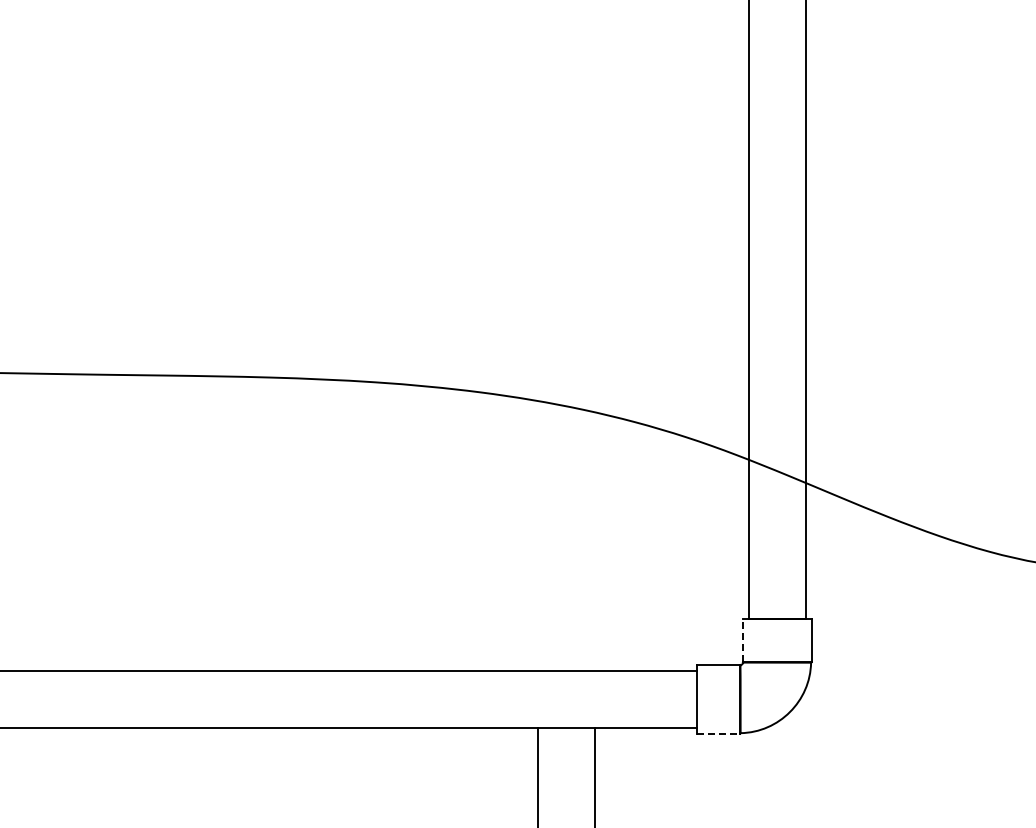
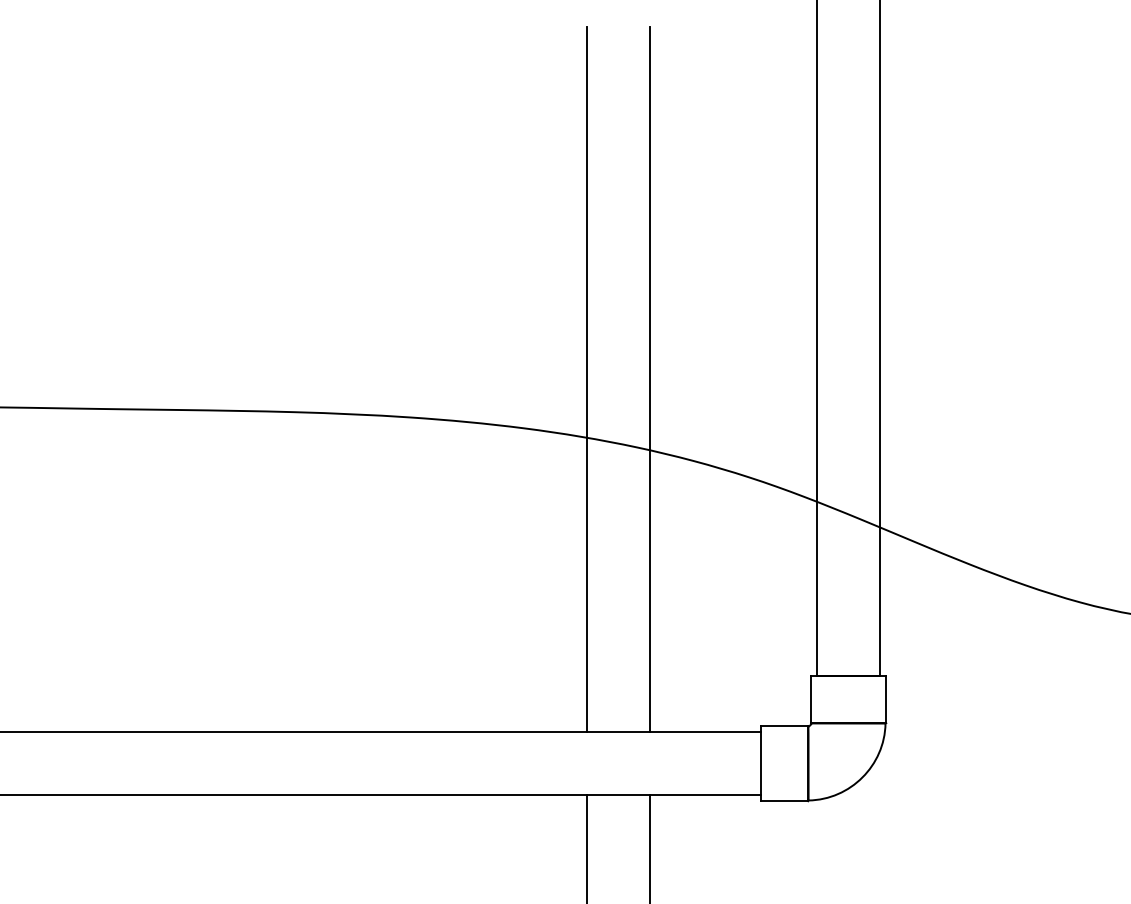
line: (537, 347) -> (586, 379), added
line: (595, 347) -> (650, 379), added
line: (742, 640) -> (810, 699), dashed -> solid
line: (718, 733) -> (784, 800), dashed -> solid

